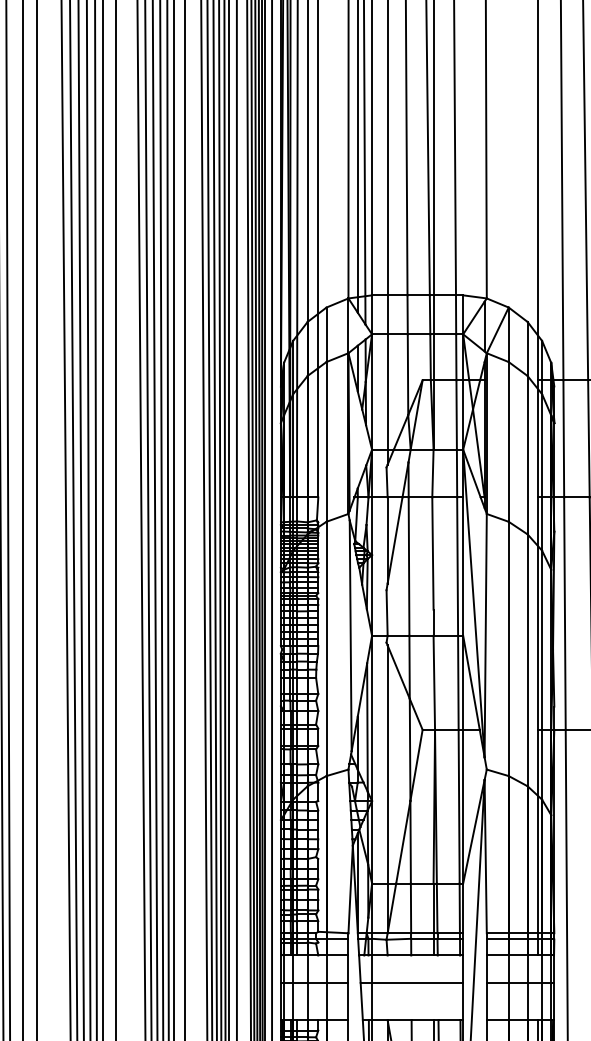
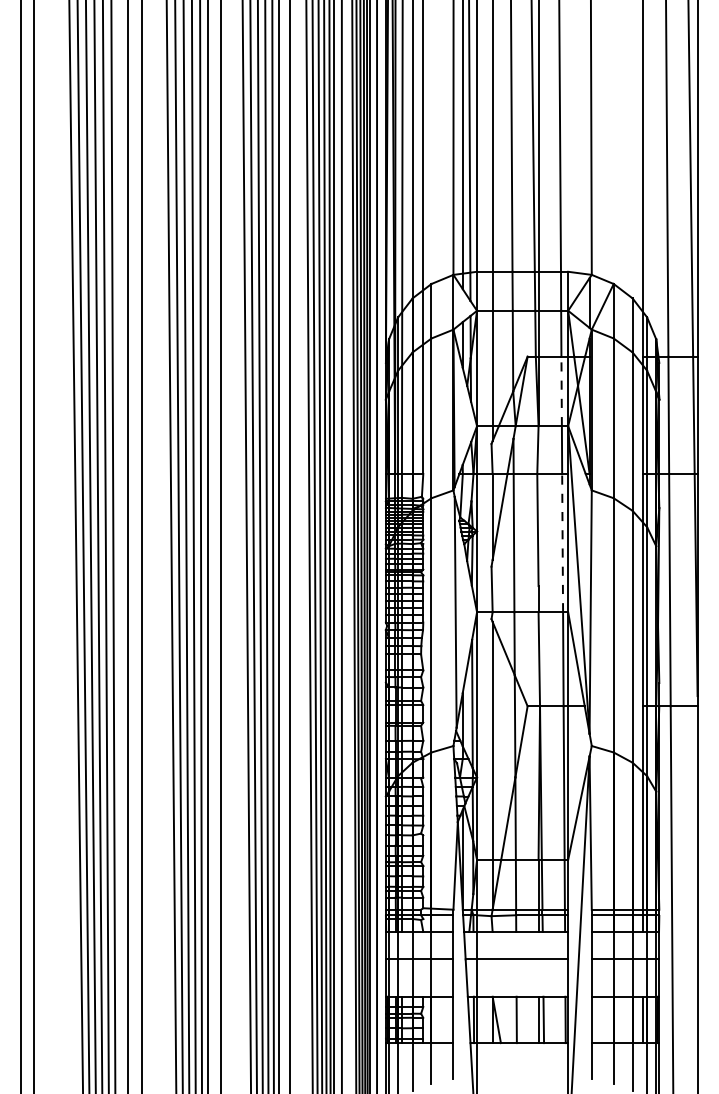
line: (456, 415) -> (561, 391), solid -> dashed
line: (457, 566) -> (562, 542), solid -> dashed

